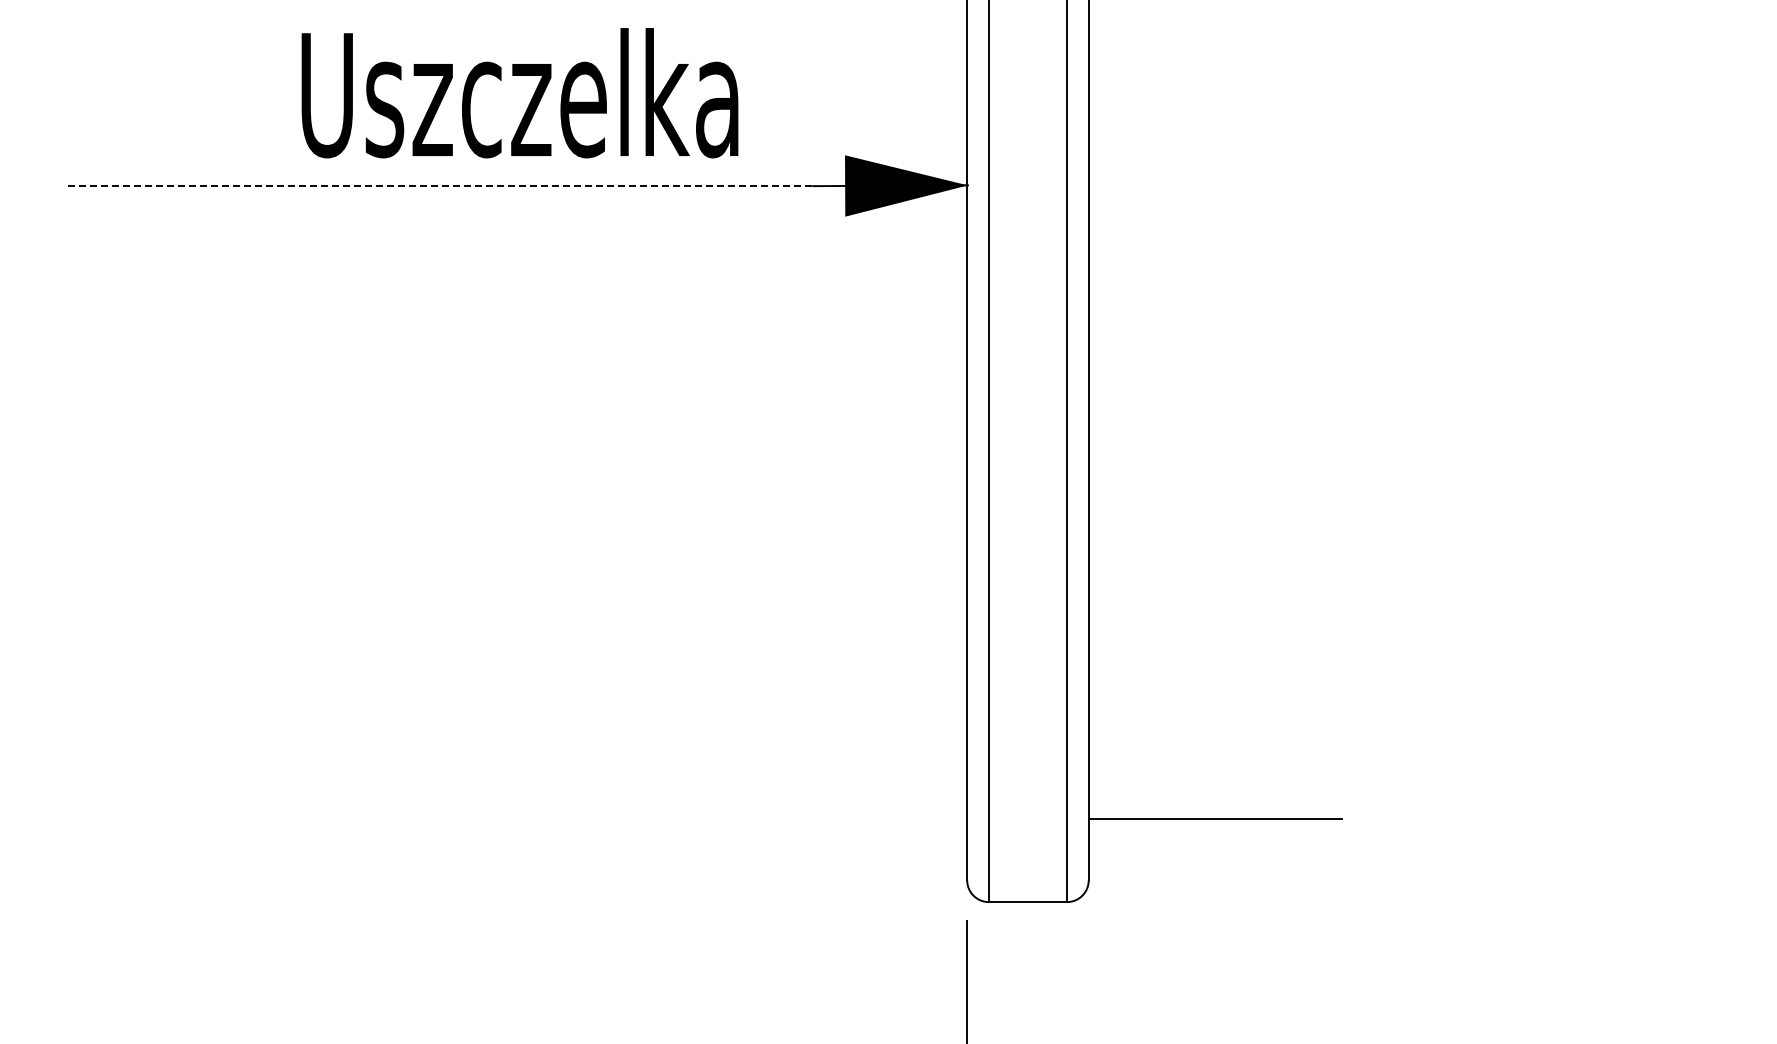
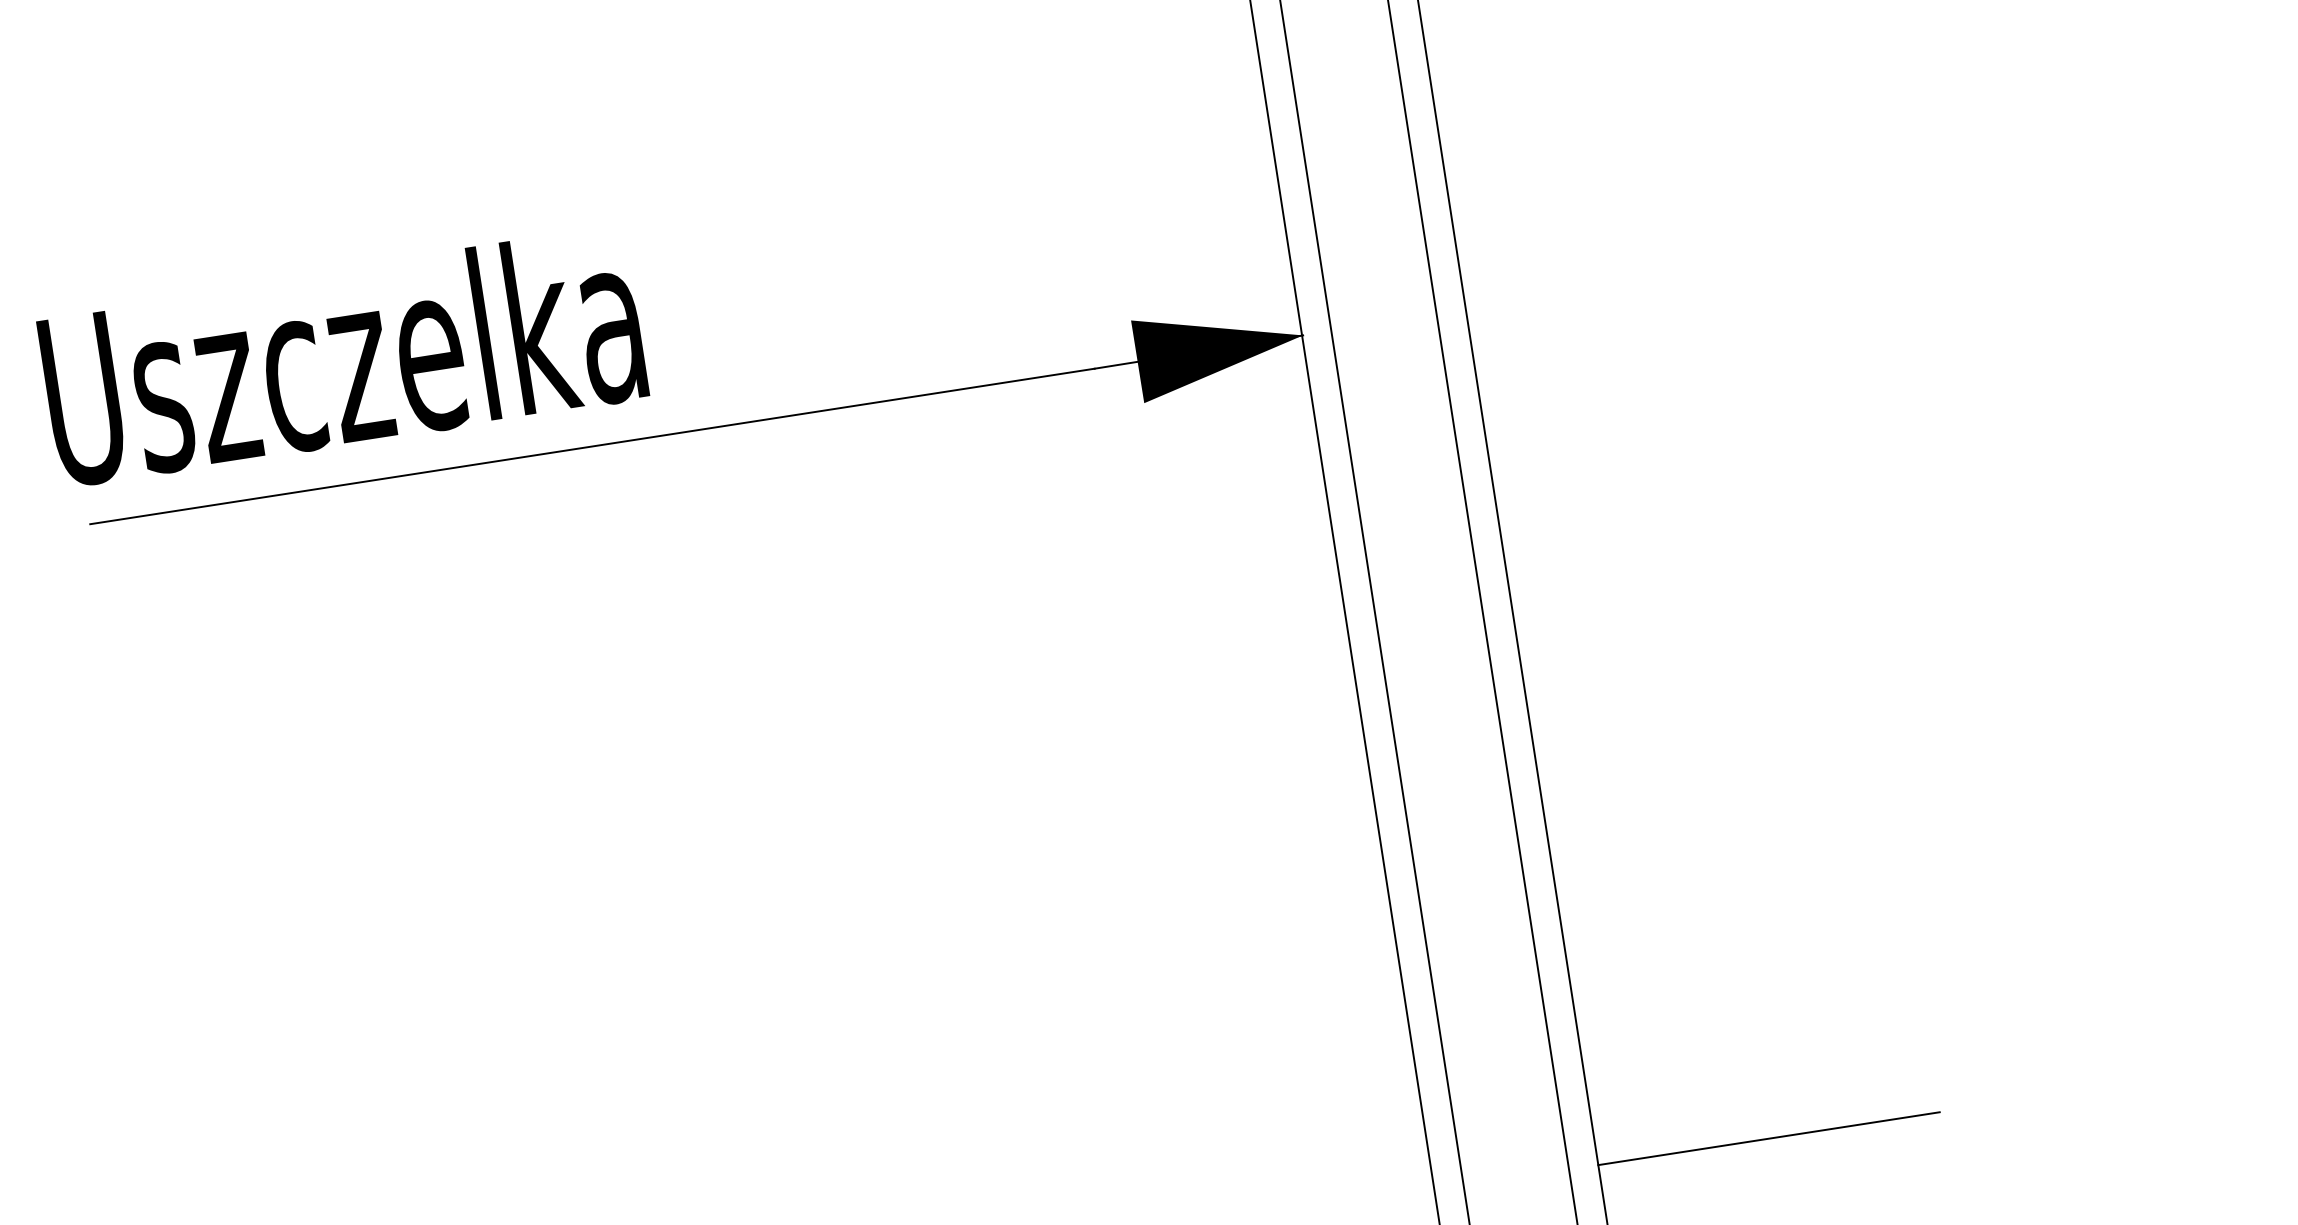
text: (519, 93) -> (342, 357), moved
line: (441, 186) -> (593, 446), dashed -> solid

